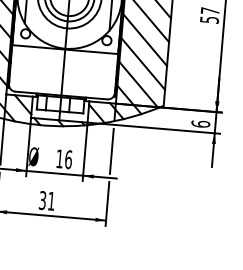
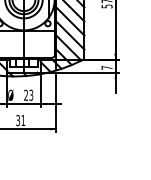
text: (199, 123) -> (106, 67), 6 -> 7
text: (63, 157) -> (28, 94), 16 -> 23

